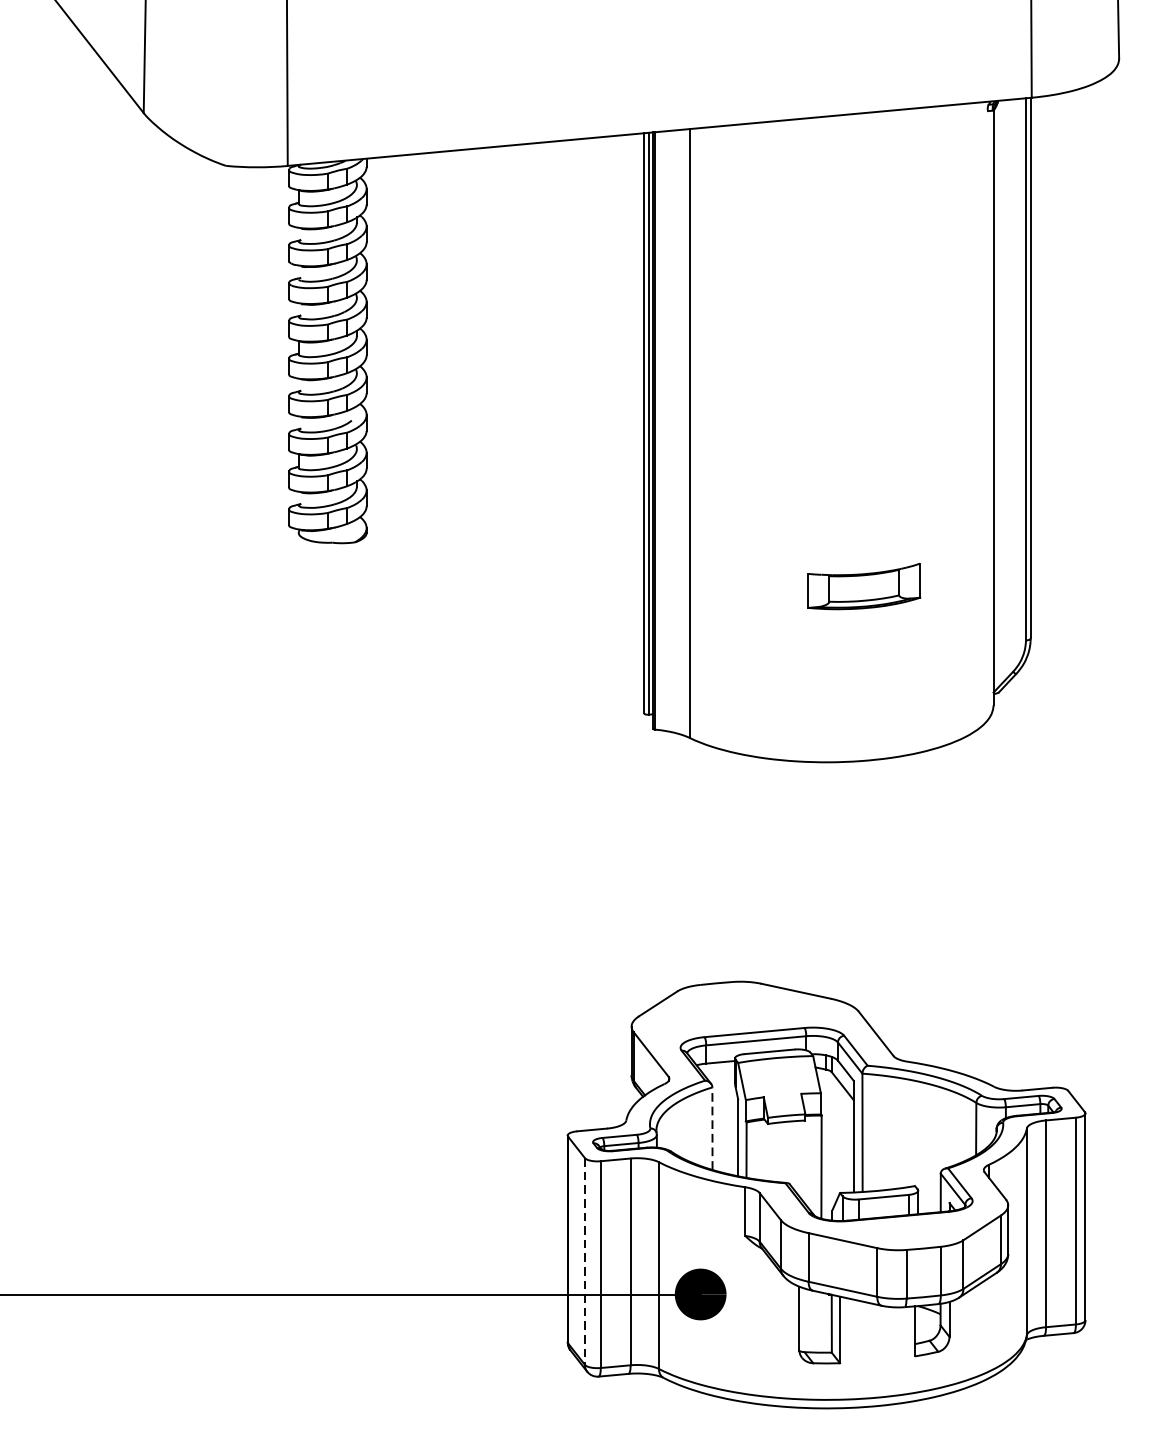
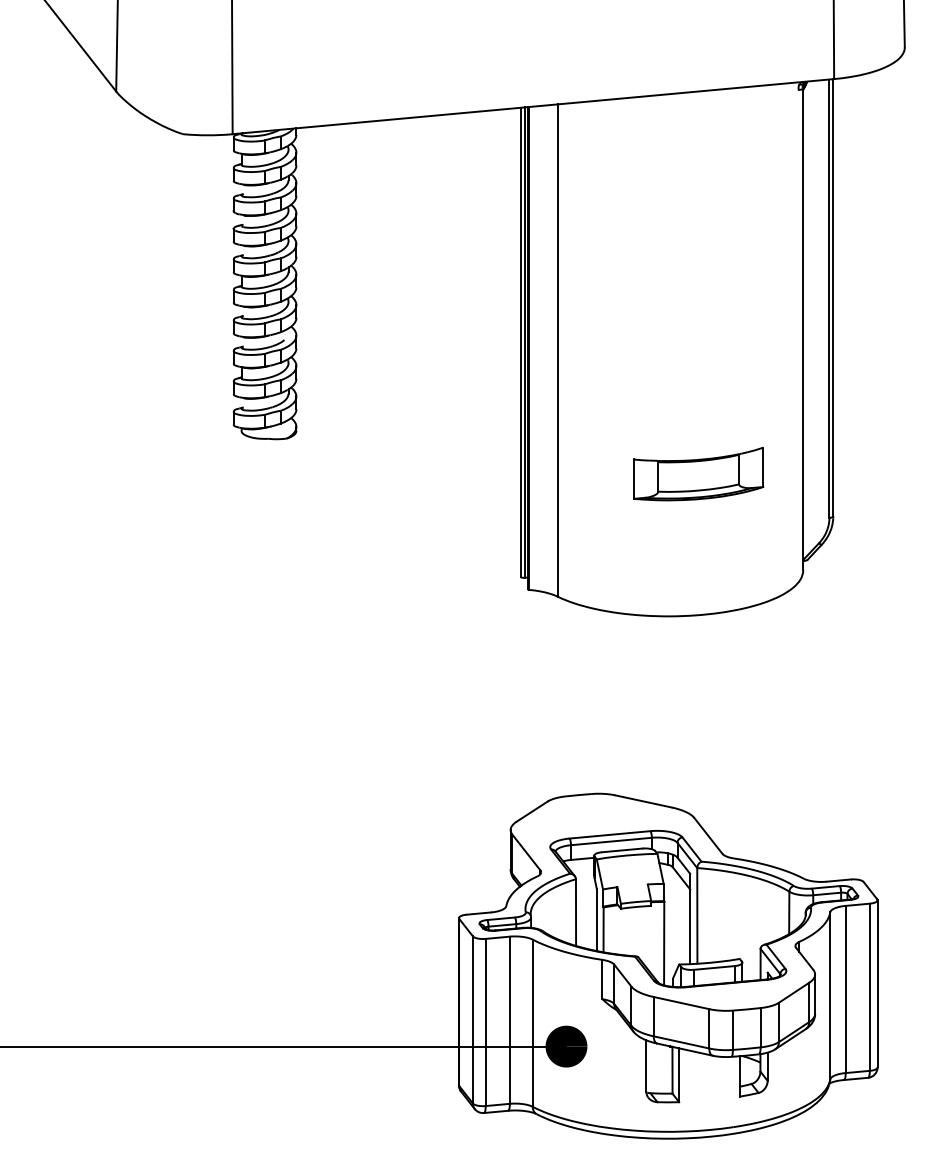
part: (863, 586) -> (698, 474), size x1.43
line: (713, 1128) -> (576, 912), dashed -> solid
line: (584, 1260) -> (472, 1019), dashed -> solid

